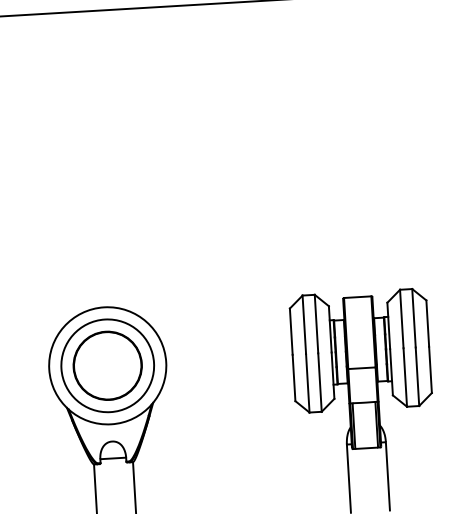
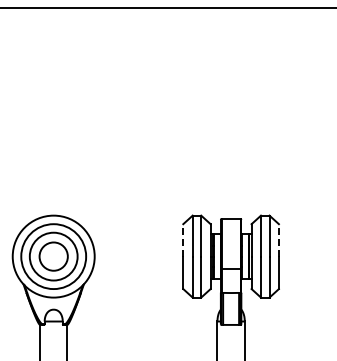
line: (427, 322) -> (278, 239), solid -> dashed
line: (291, 330) -> (183, 239), solid -> dashed
circle: (107, 365) -> (53, 256), size x0.6

